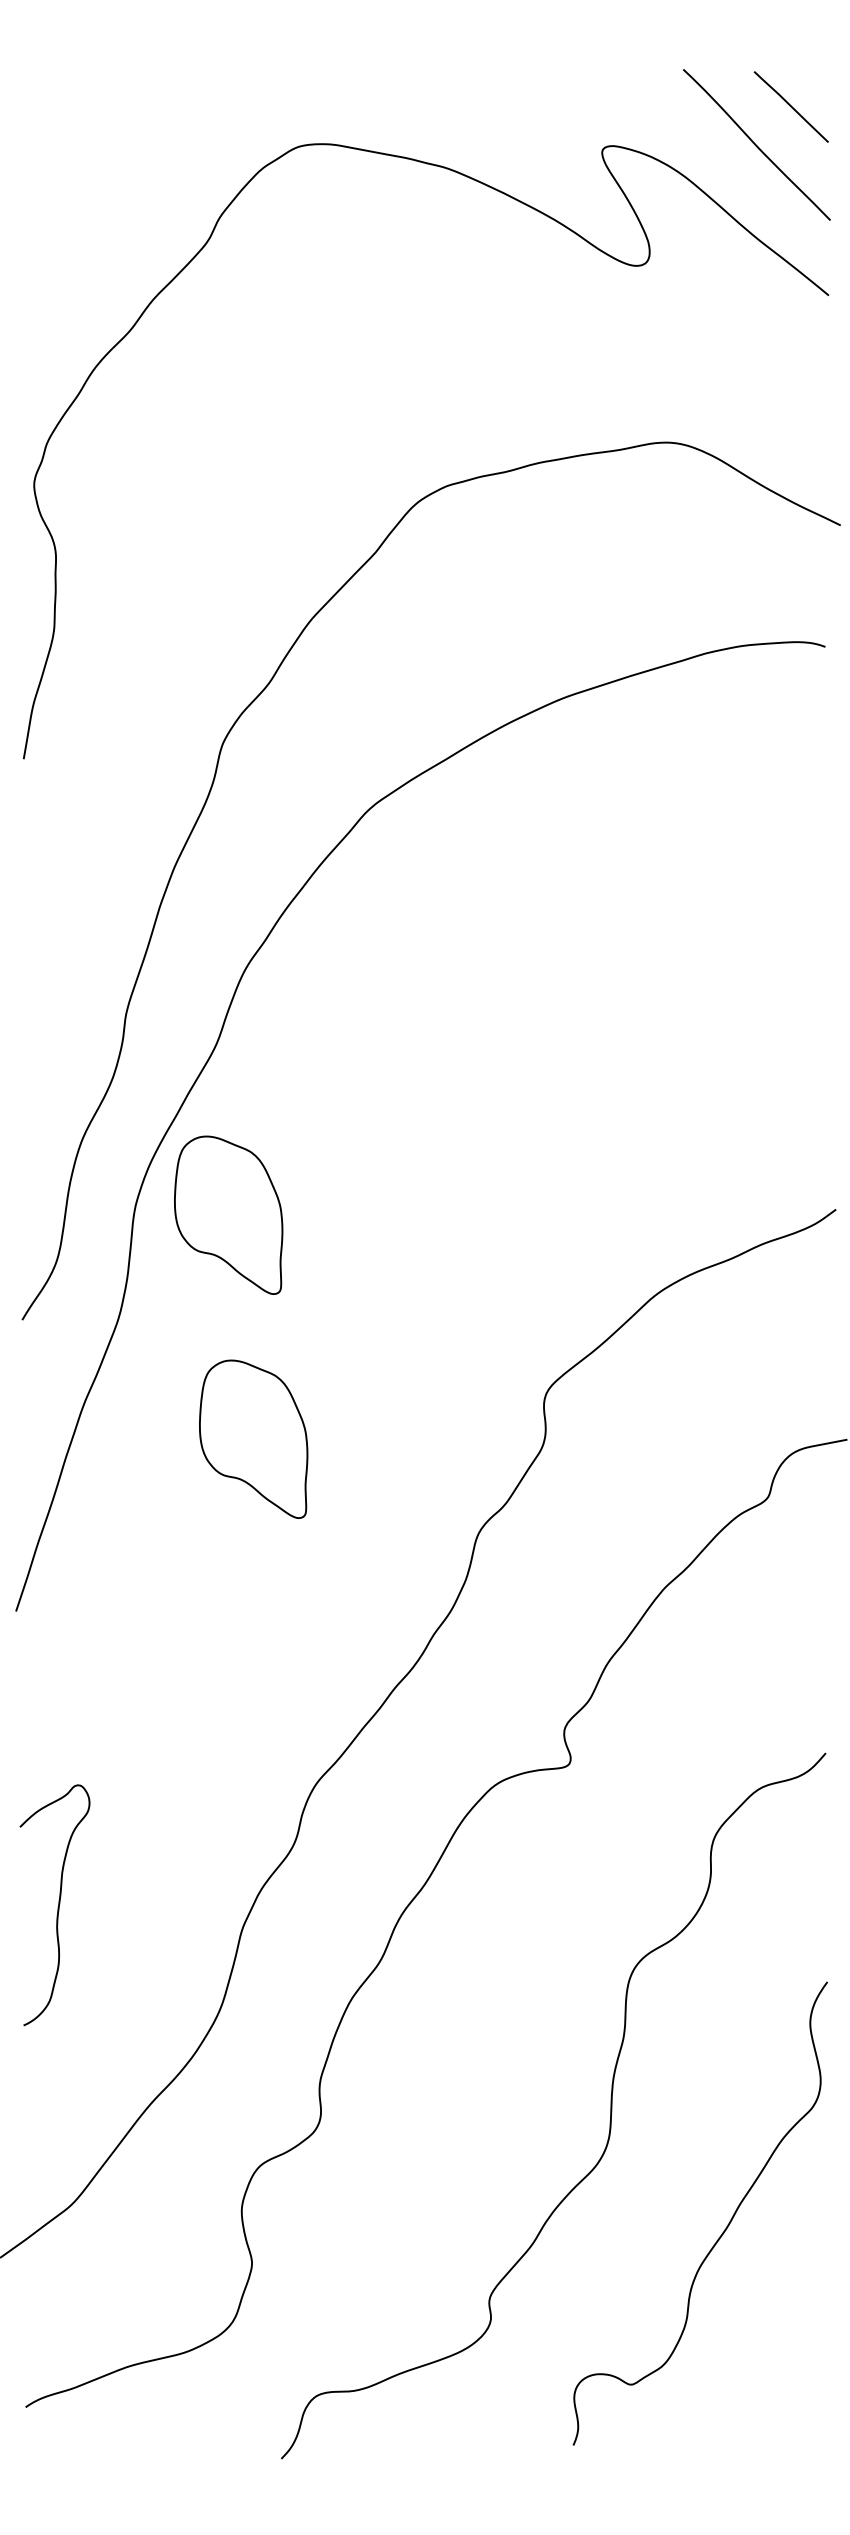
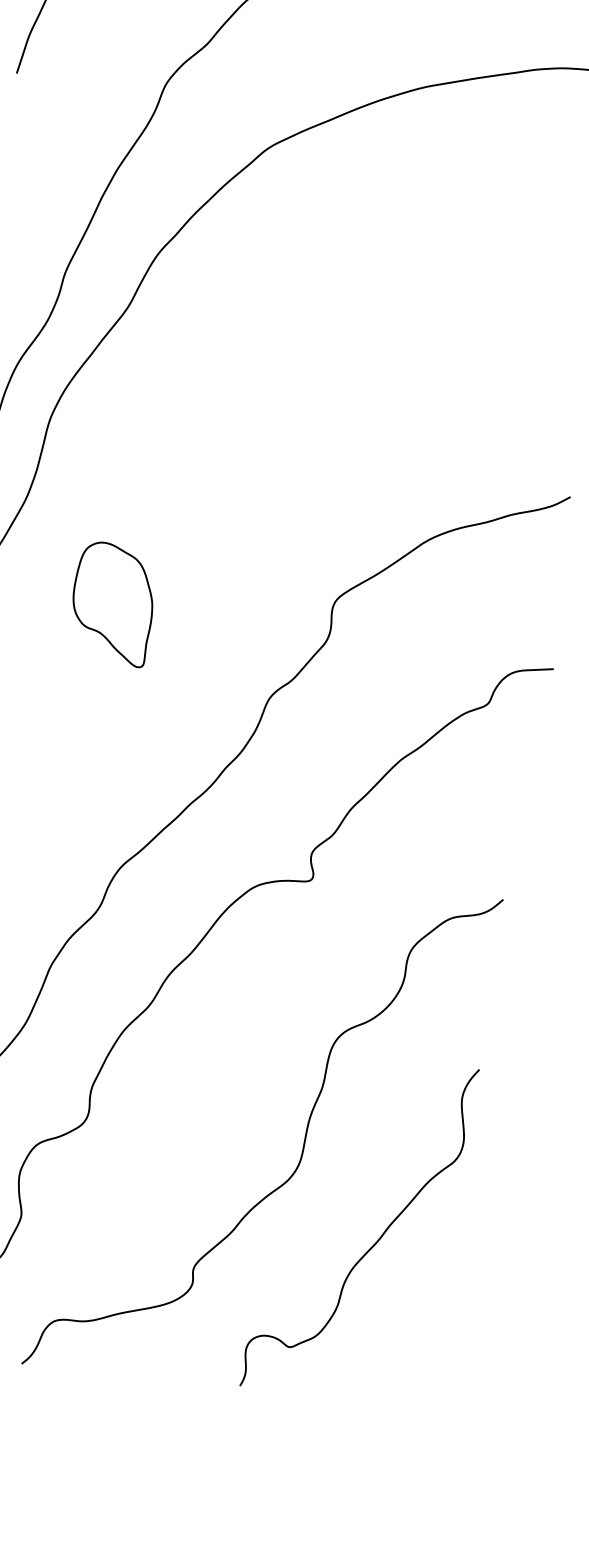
part: (228, 1214) -> (118, 434), removed

